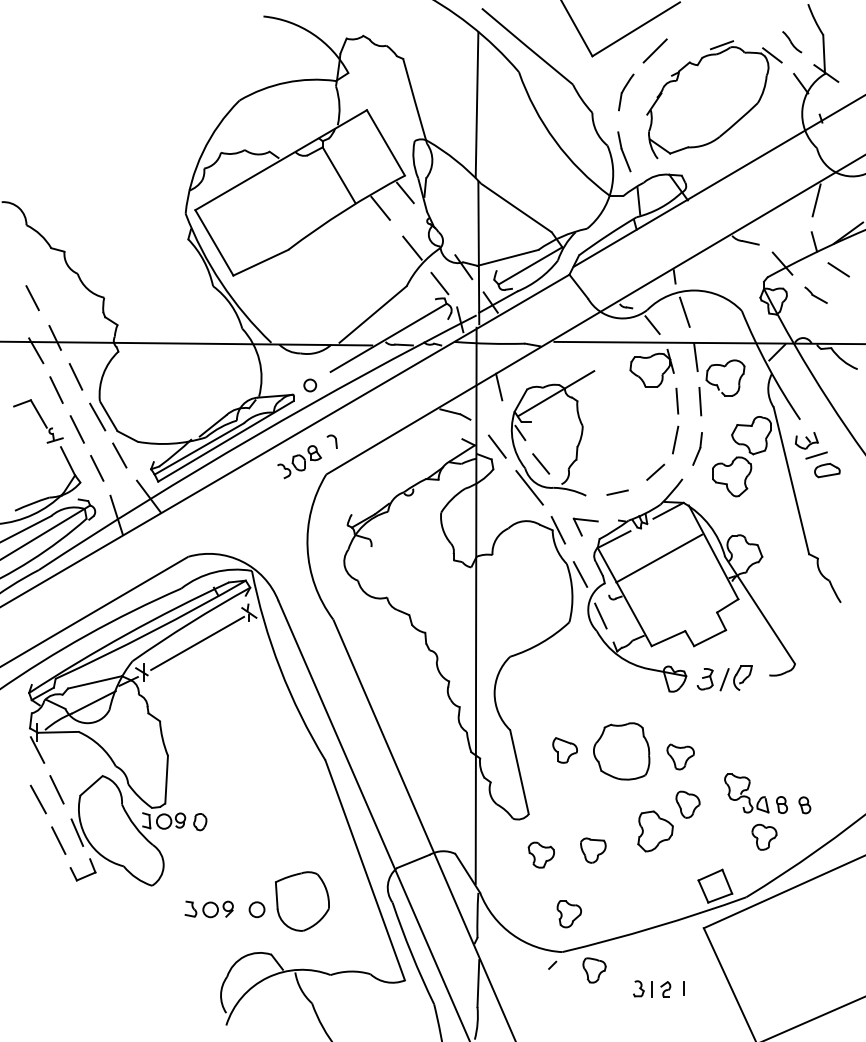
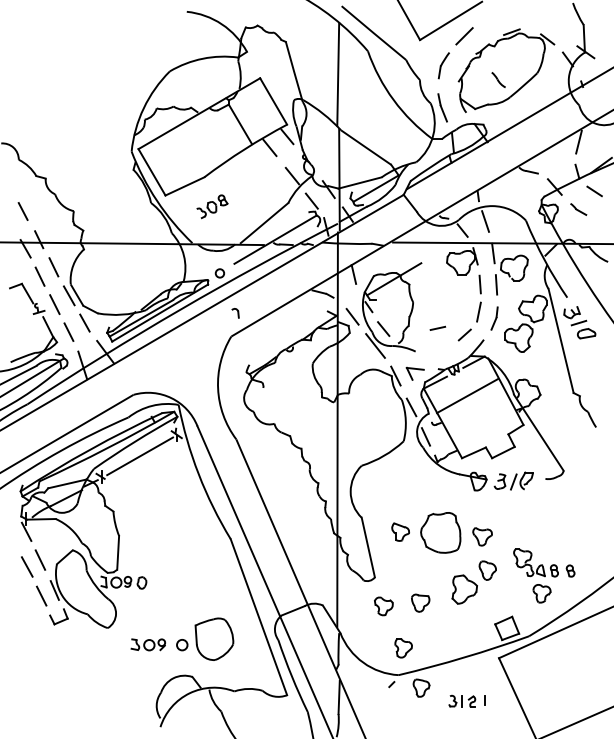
part: (791, 41) -> (498, 79), moved
part: (299, 461) -> (212, 206), moved
line: (617, 491) -> (437, 327), moved

